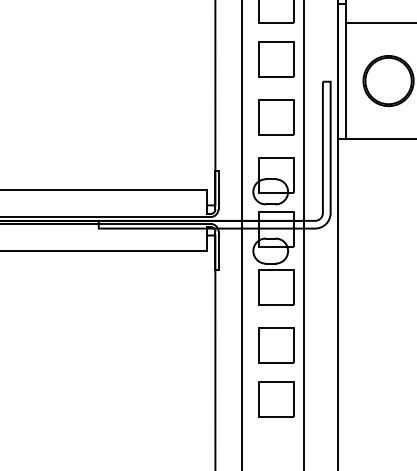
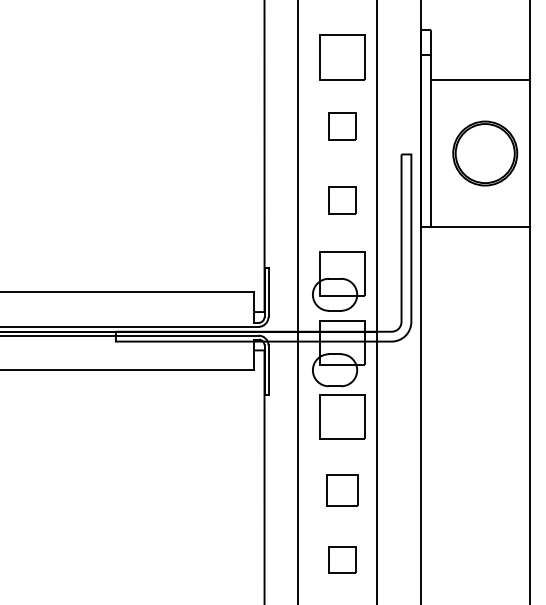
part: (276, 59) -> (342, 126), size x0.6
part: (276, 117) -> (342, 200), size x0.6
part: (276, 345) -> (342, 490), size x0.7
part: (276, 399) -> (342, 559), size x0.6

